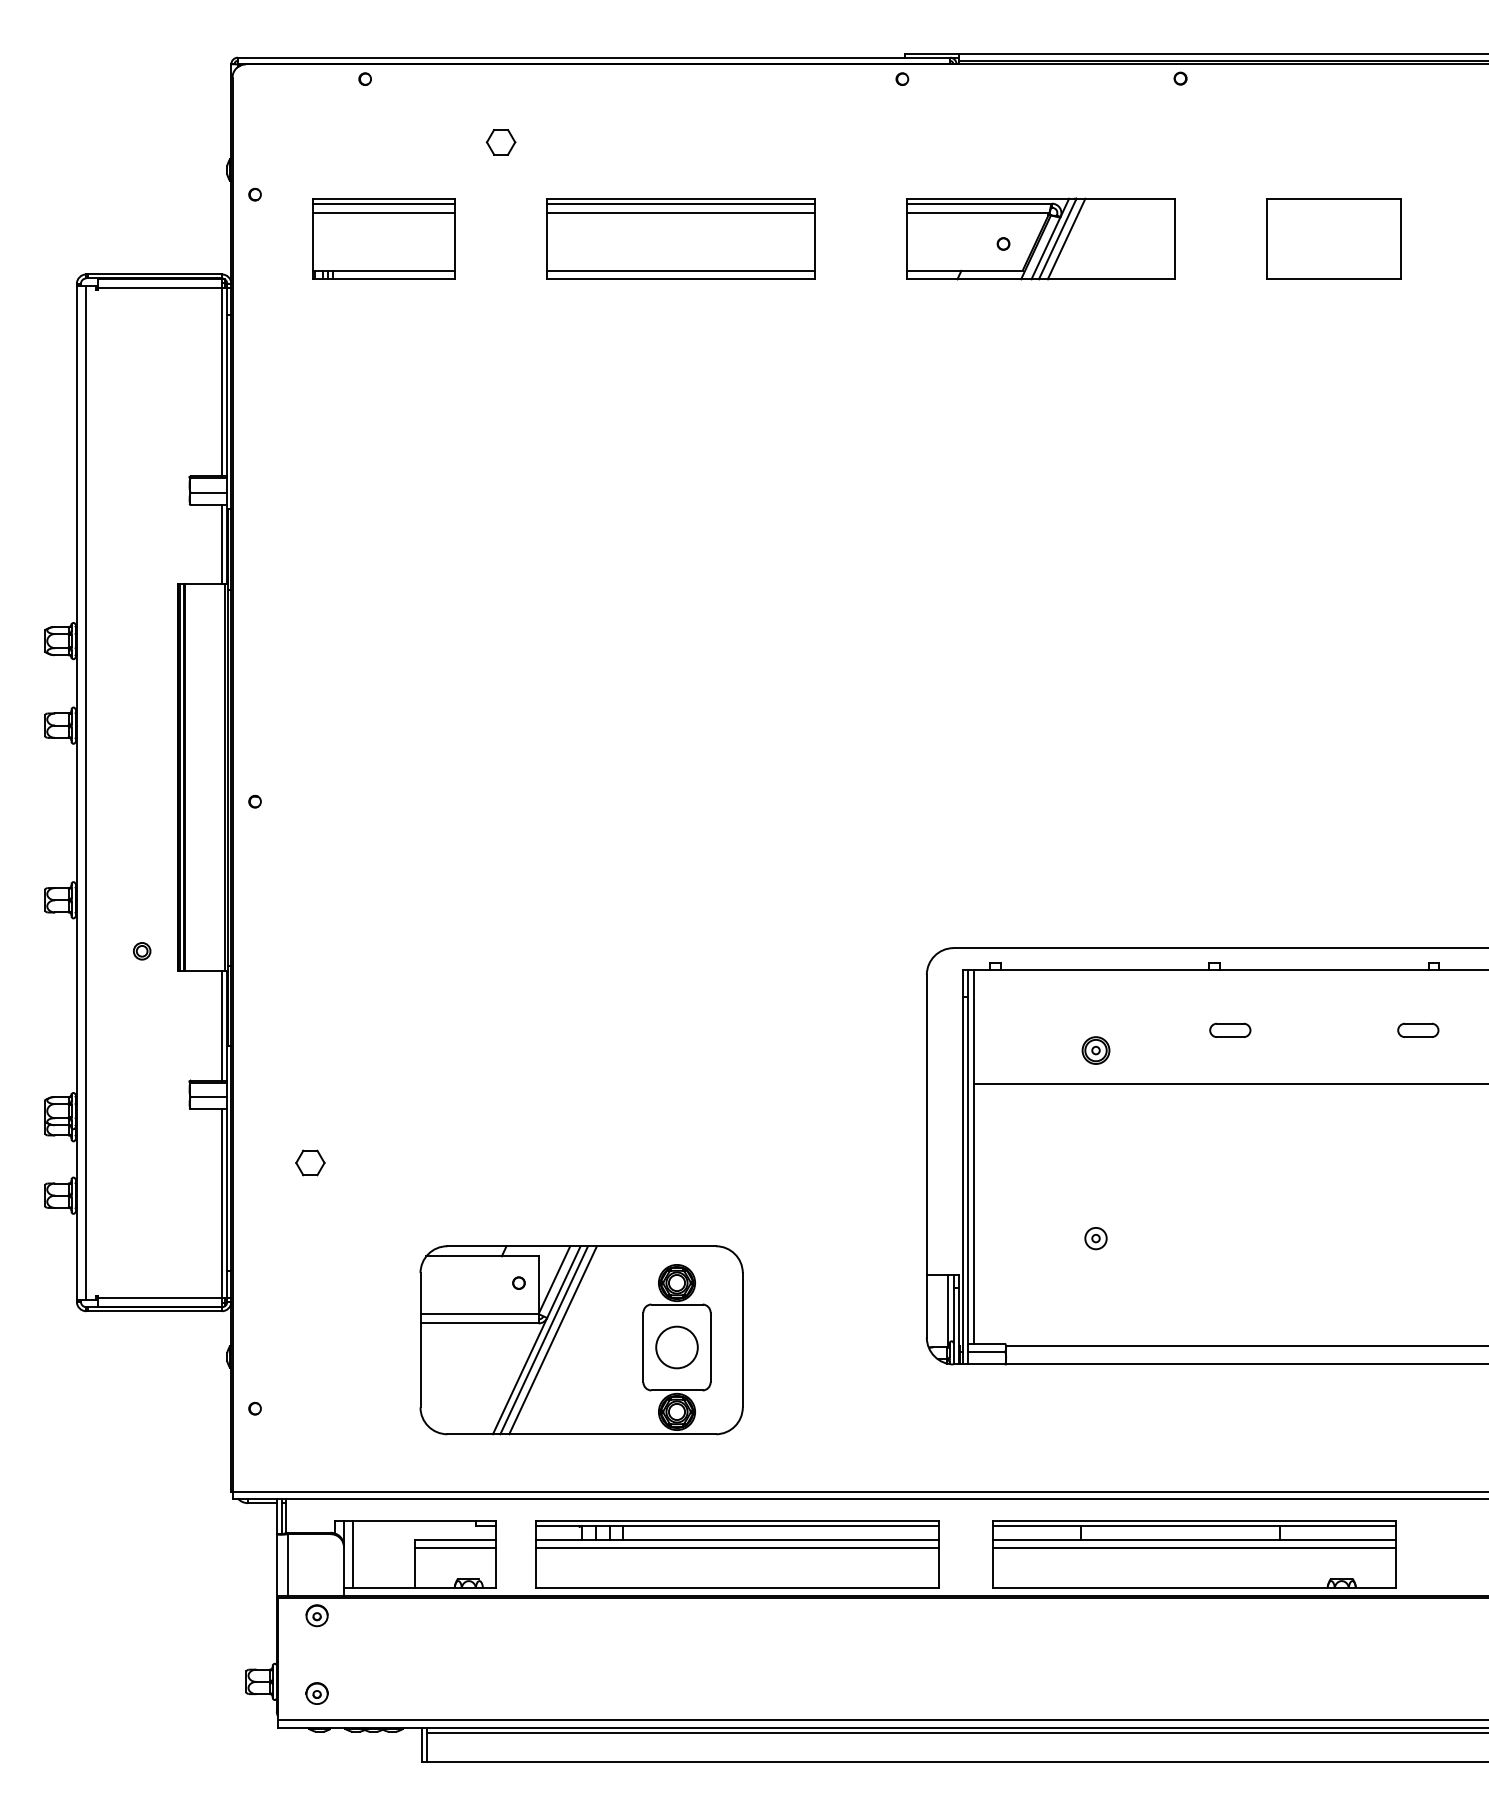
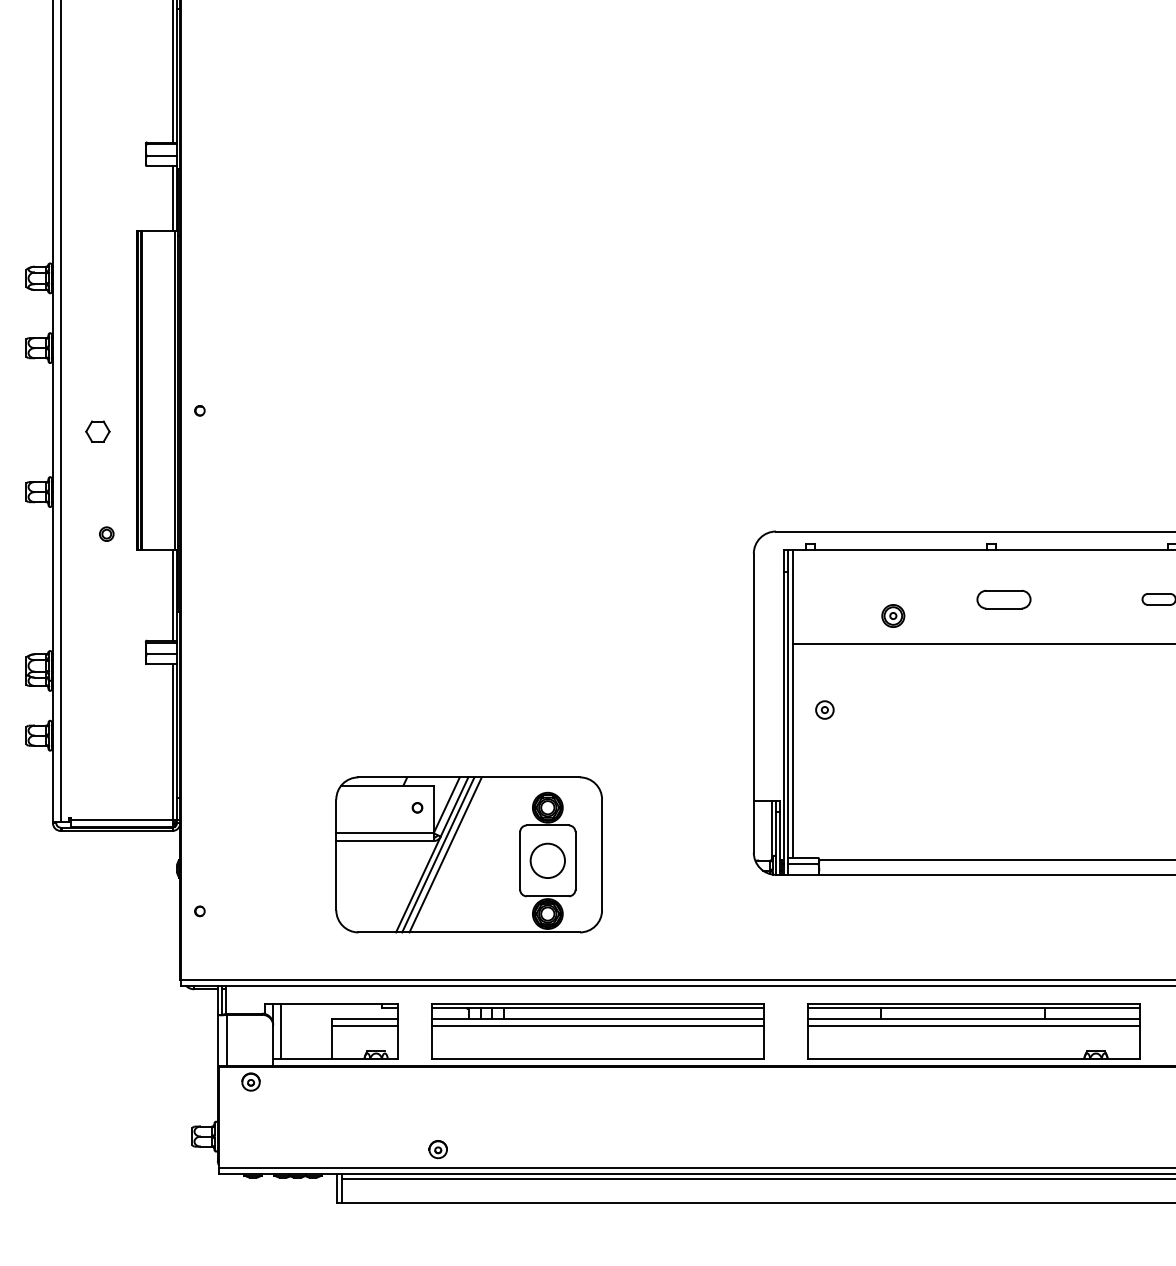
part: (1230, 1029) -> (1004, 598), size x1.6
part: (310, 1162) -> (97, 431), moved
part: (1095, 1238) -> (824, 709), moved
part: (316, 1693) -> (437, 1149), moved

